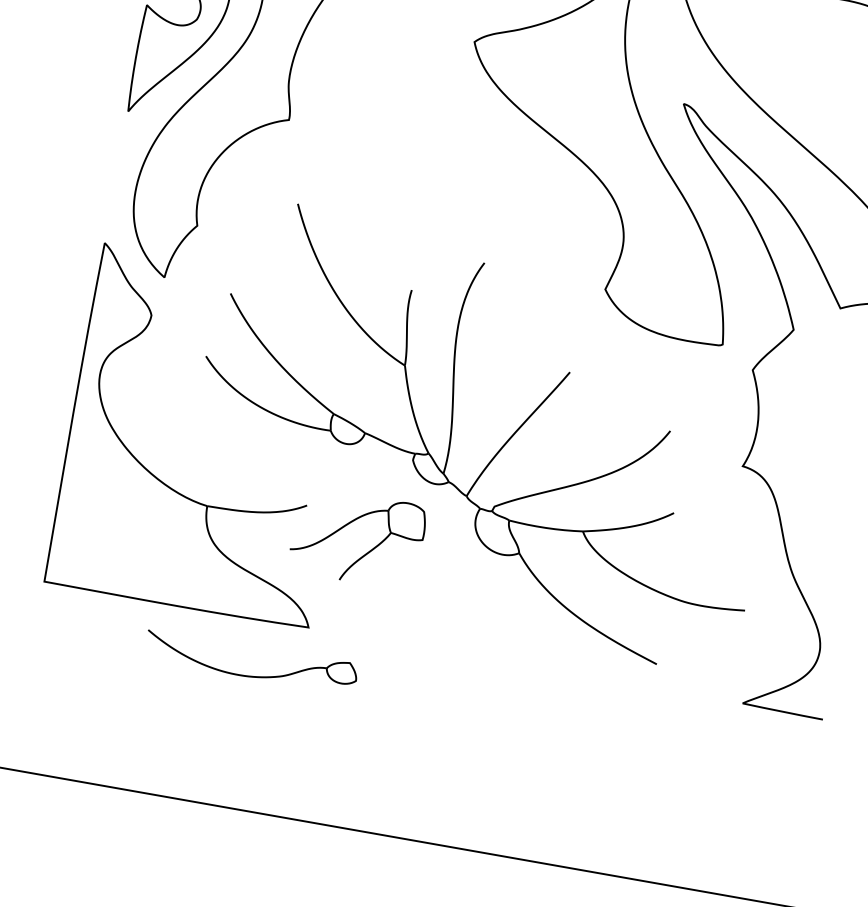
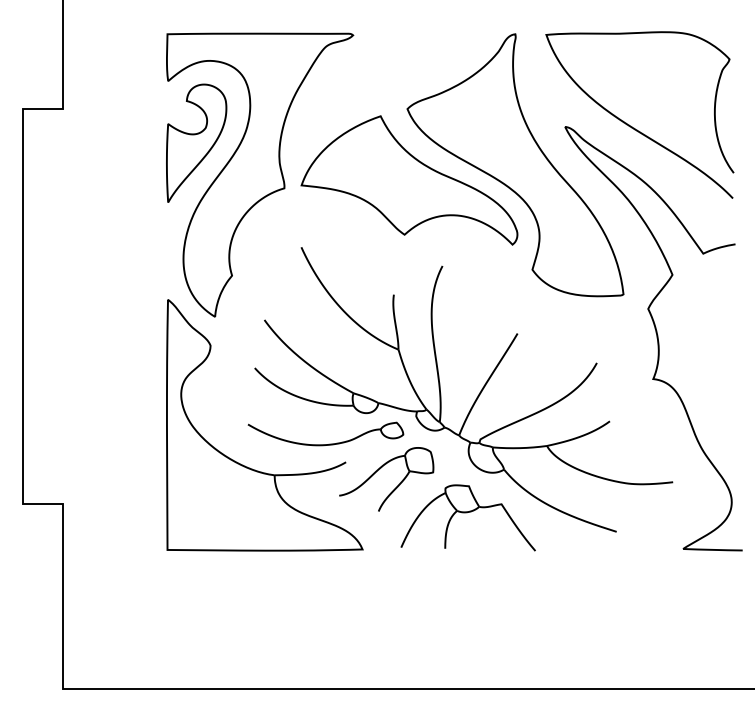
part: (460, 139) -> (409, 180), added
part: (458, 609) -> (467, 517), added
part: (254, 675) -> (329, 443), moved

